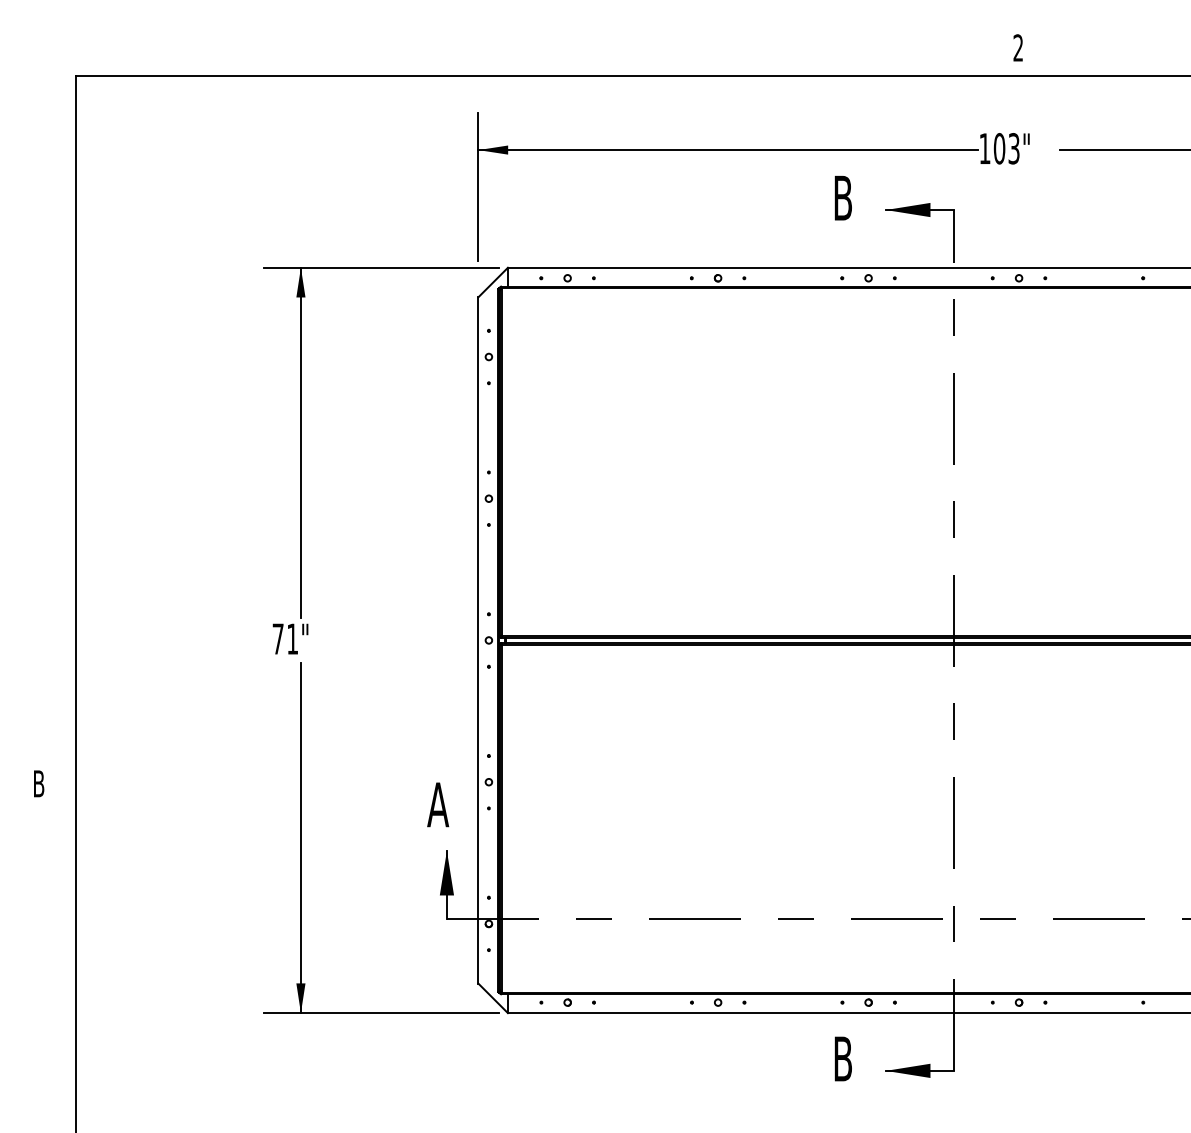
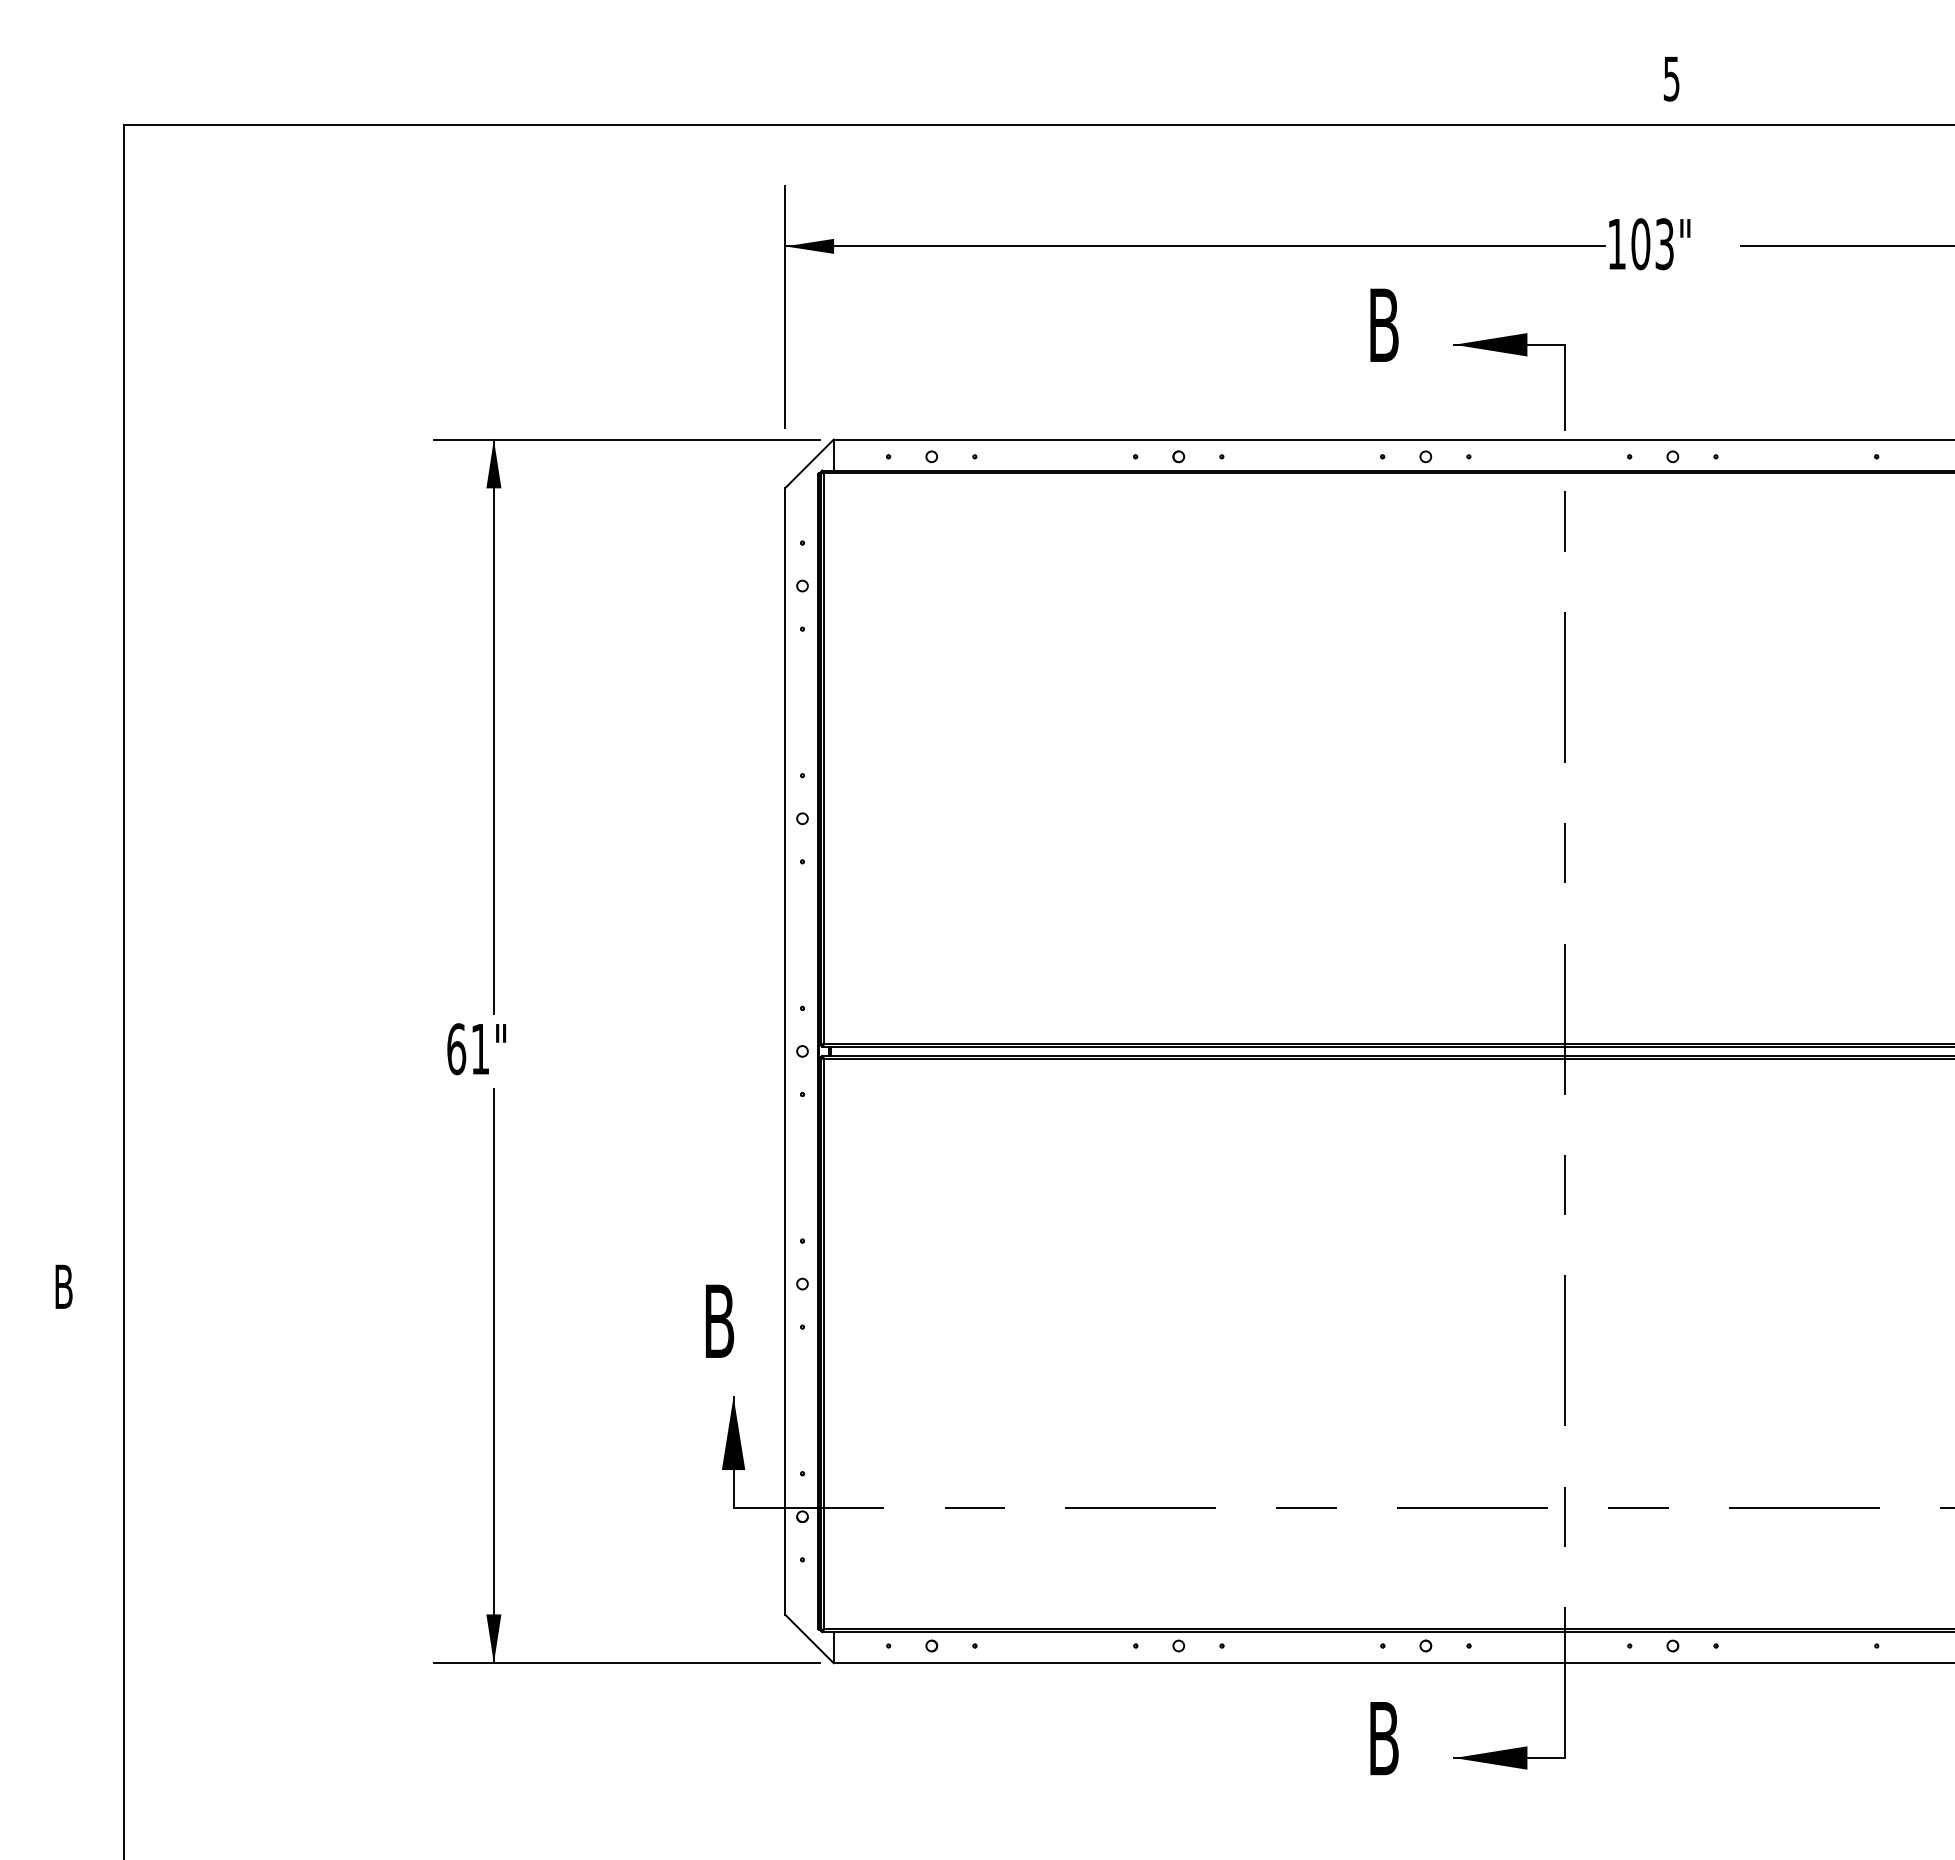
text: (1017, 47) -> (1670, 77), 2 -> 5
text: (277, 638) -> (455, 1048), 71" -> 61"
text: (438, 804) -> (719, 1320), A -> B

